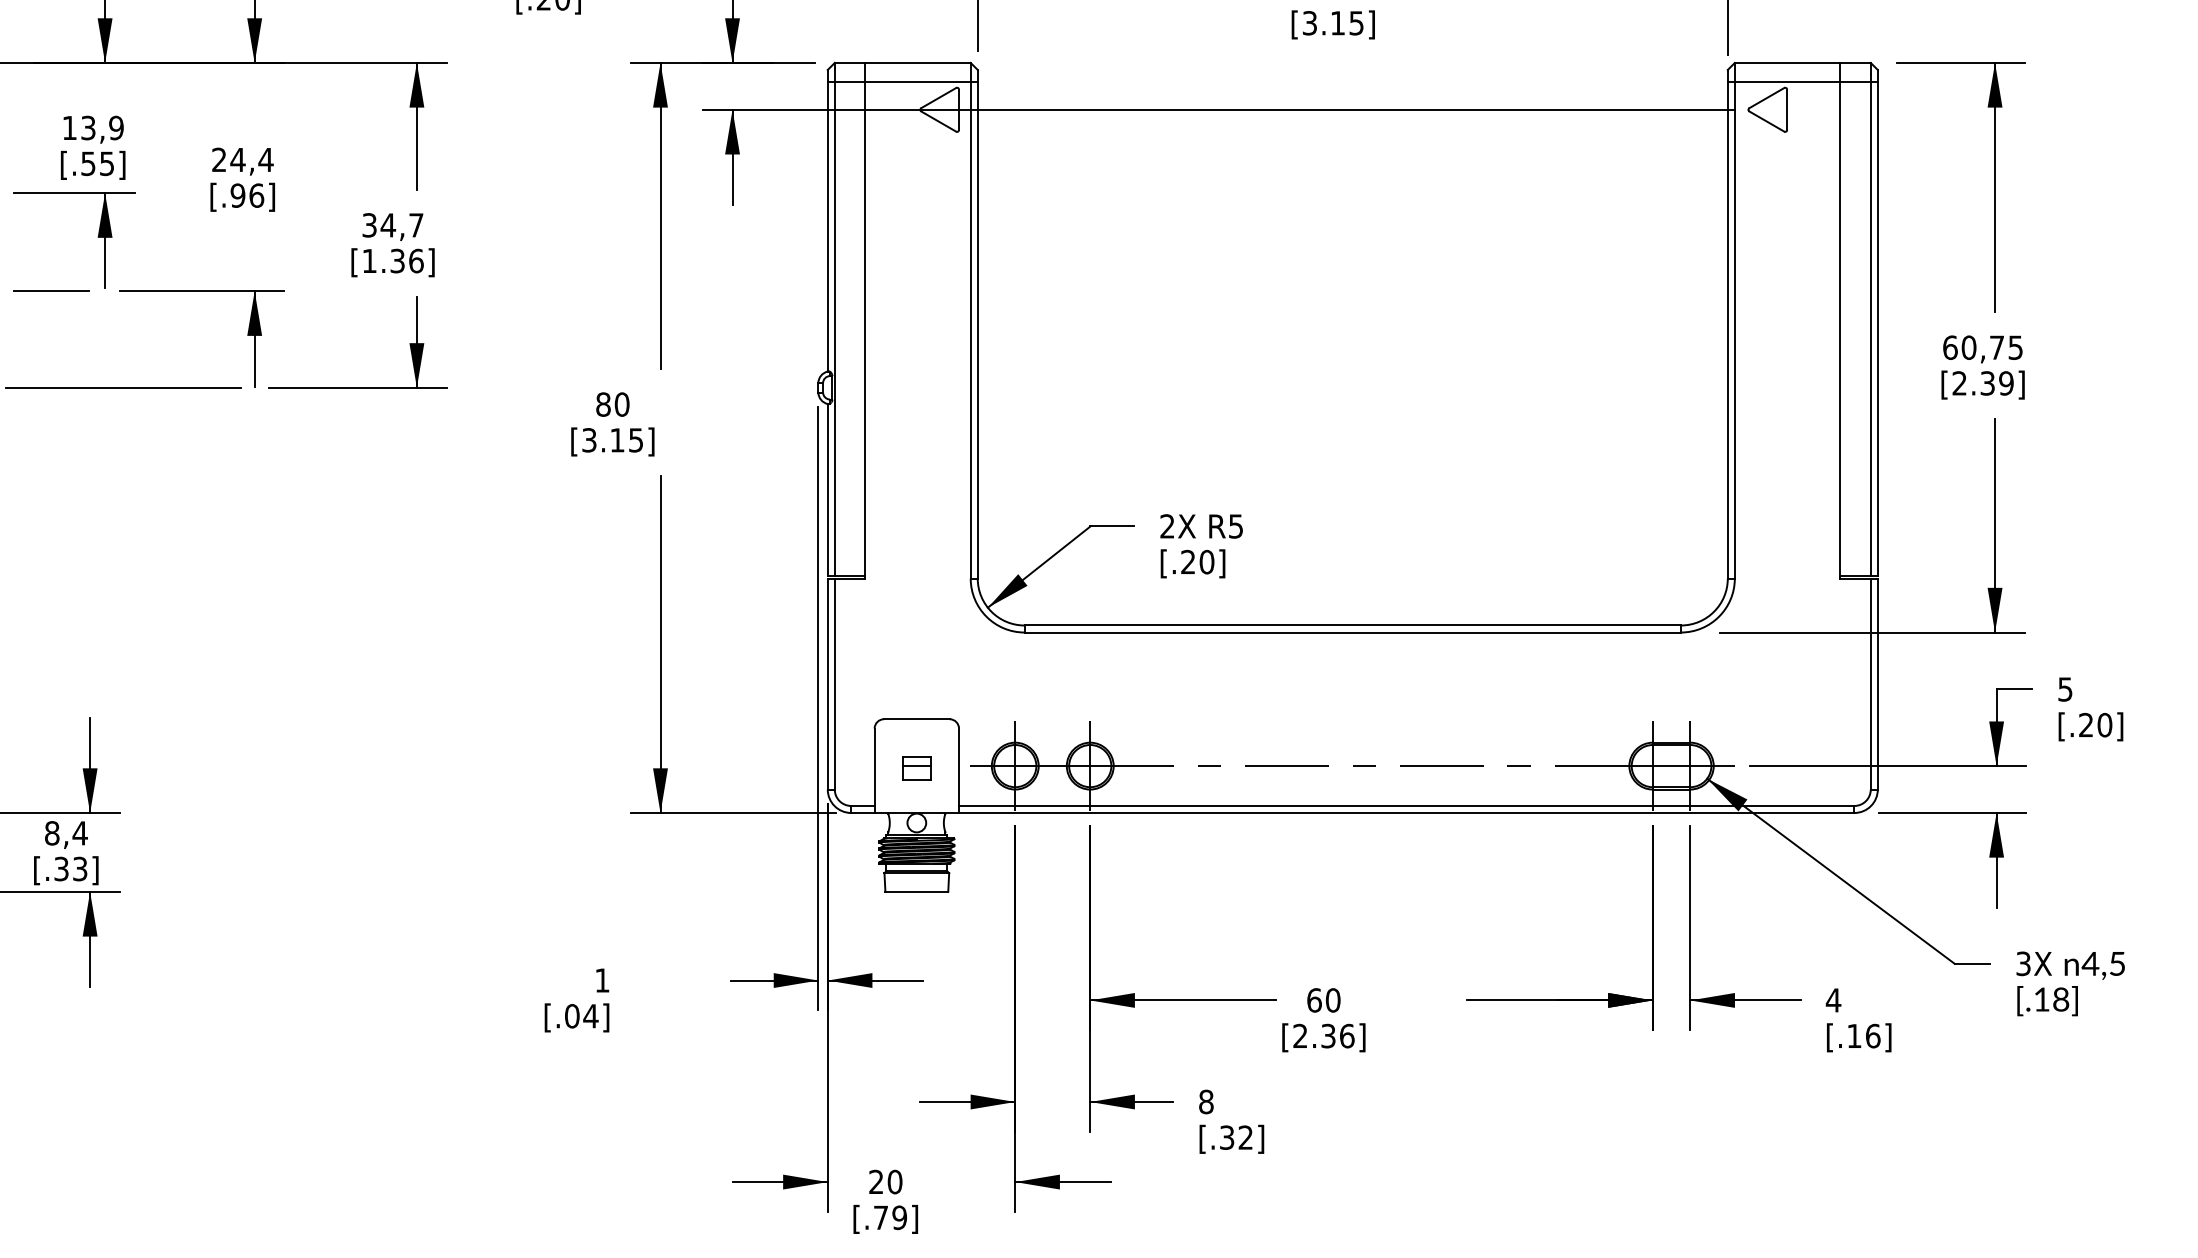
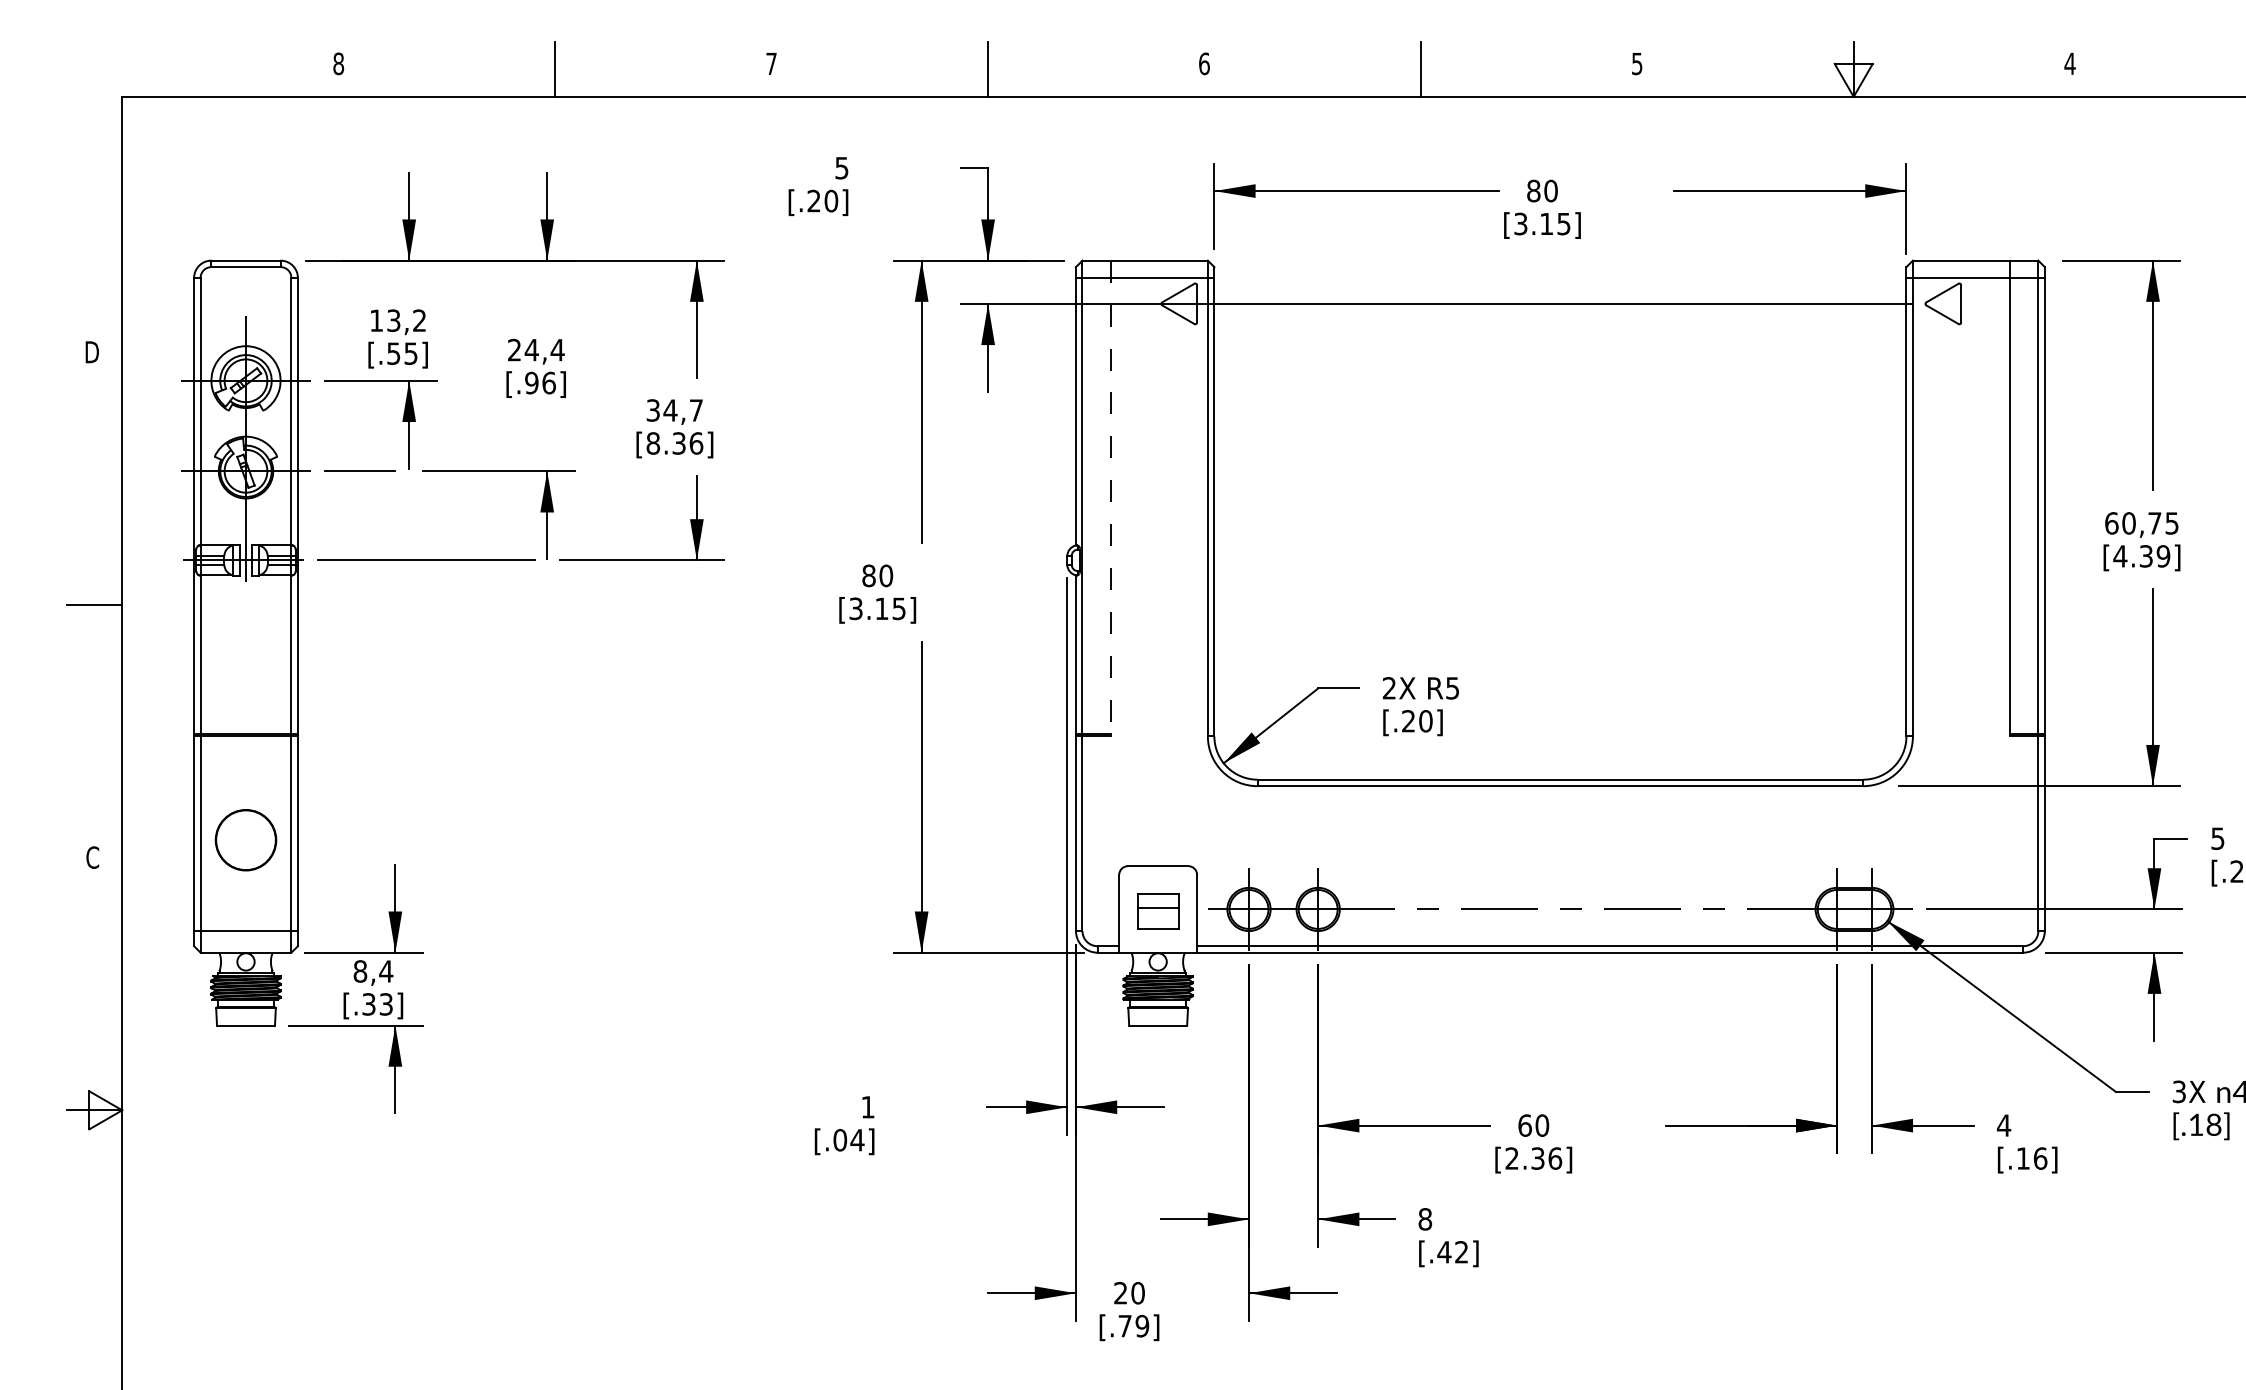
text: (116, 127) -> (419, 320), 13,9 -> 13,2
text: (369, 261) -> (653, 443), [1.36] -> [8.36]
line: (865, 320) -> (1110, 498), solid -> dashed
text: (1959, 383) -> (2120, 556), [2.39] -> [4.39]
part: (916, 768) -> (1157, 911), size x1.6
text: (1227, 1137) -> (1444, 1252), [.32] -> [.42]

